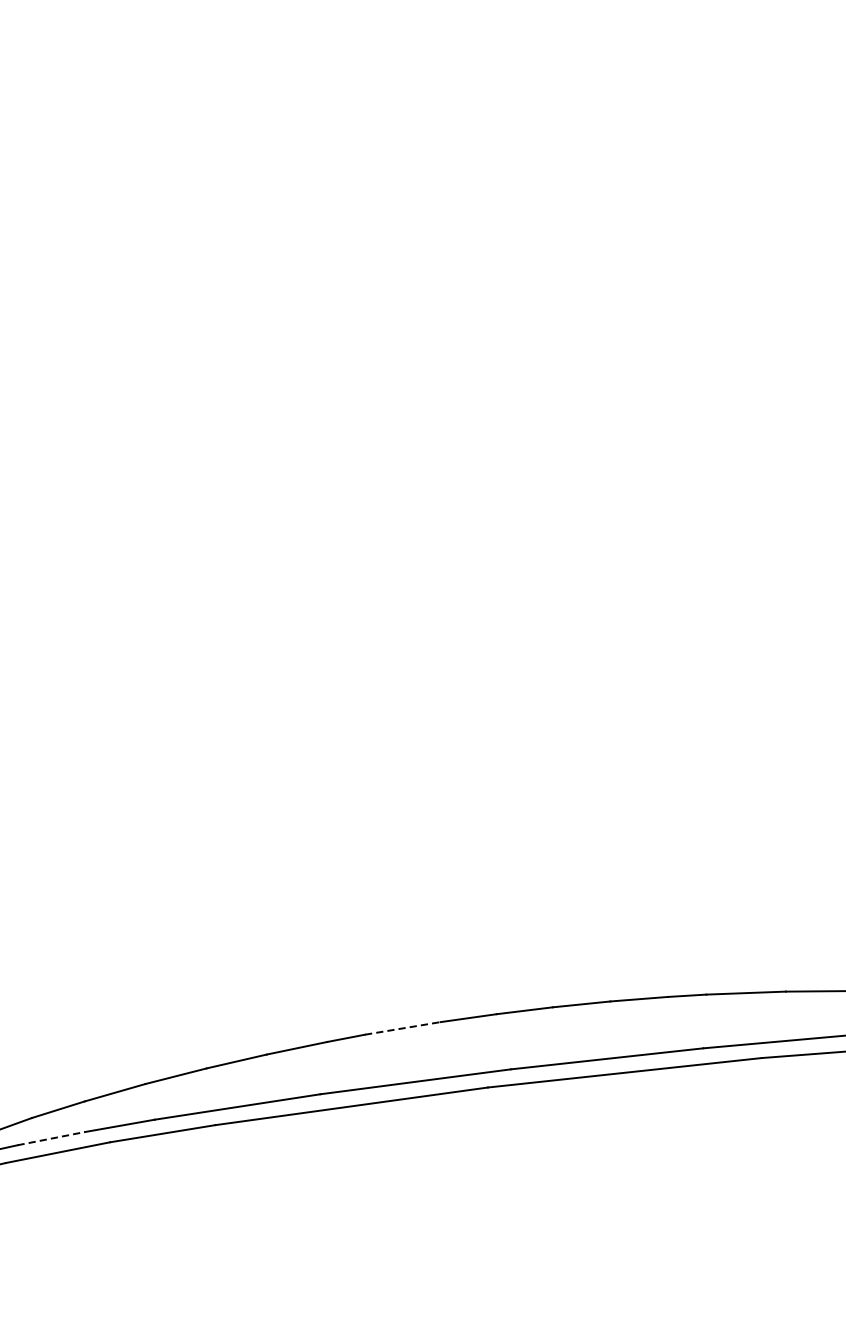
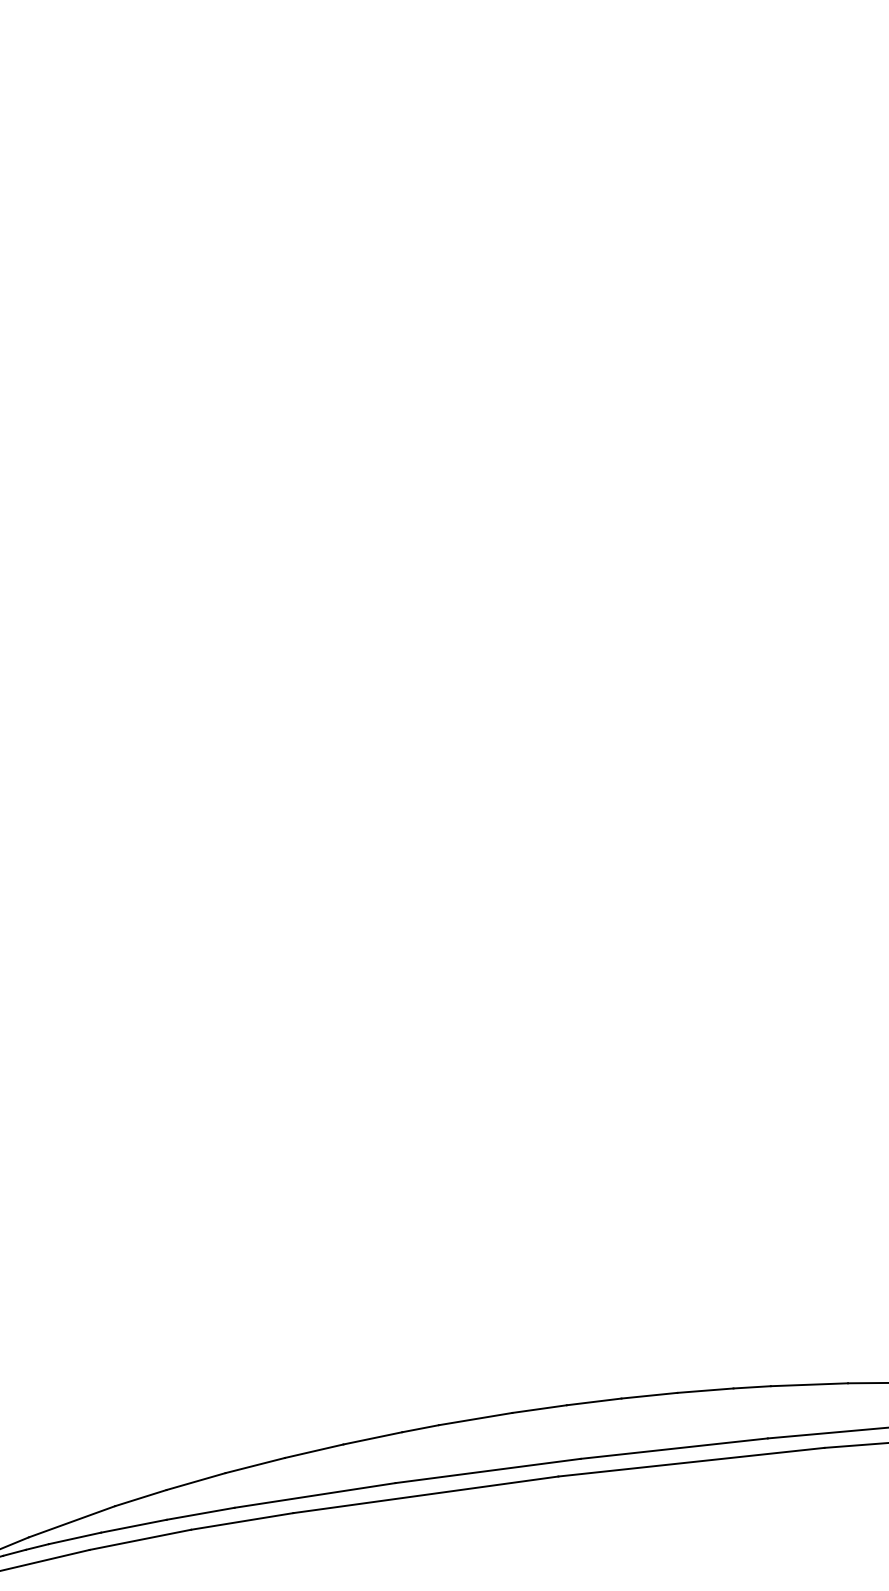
line: (403, 1027) -> (476, 1418), dashed -> solid
line: (51, 1138) -> (134, 1526), dashed -> solid

